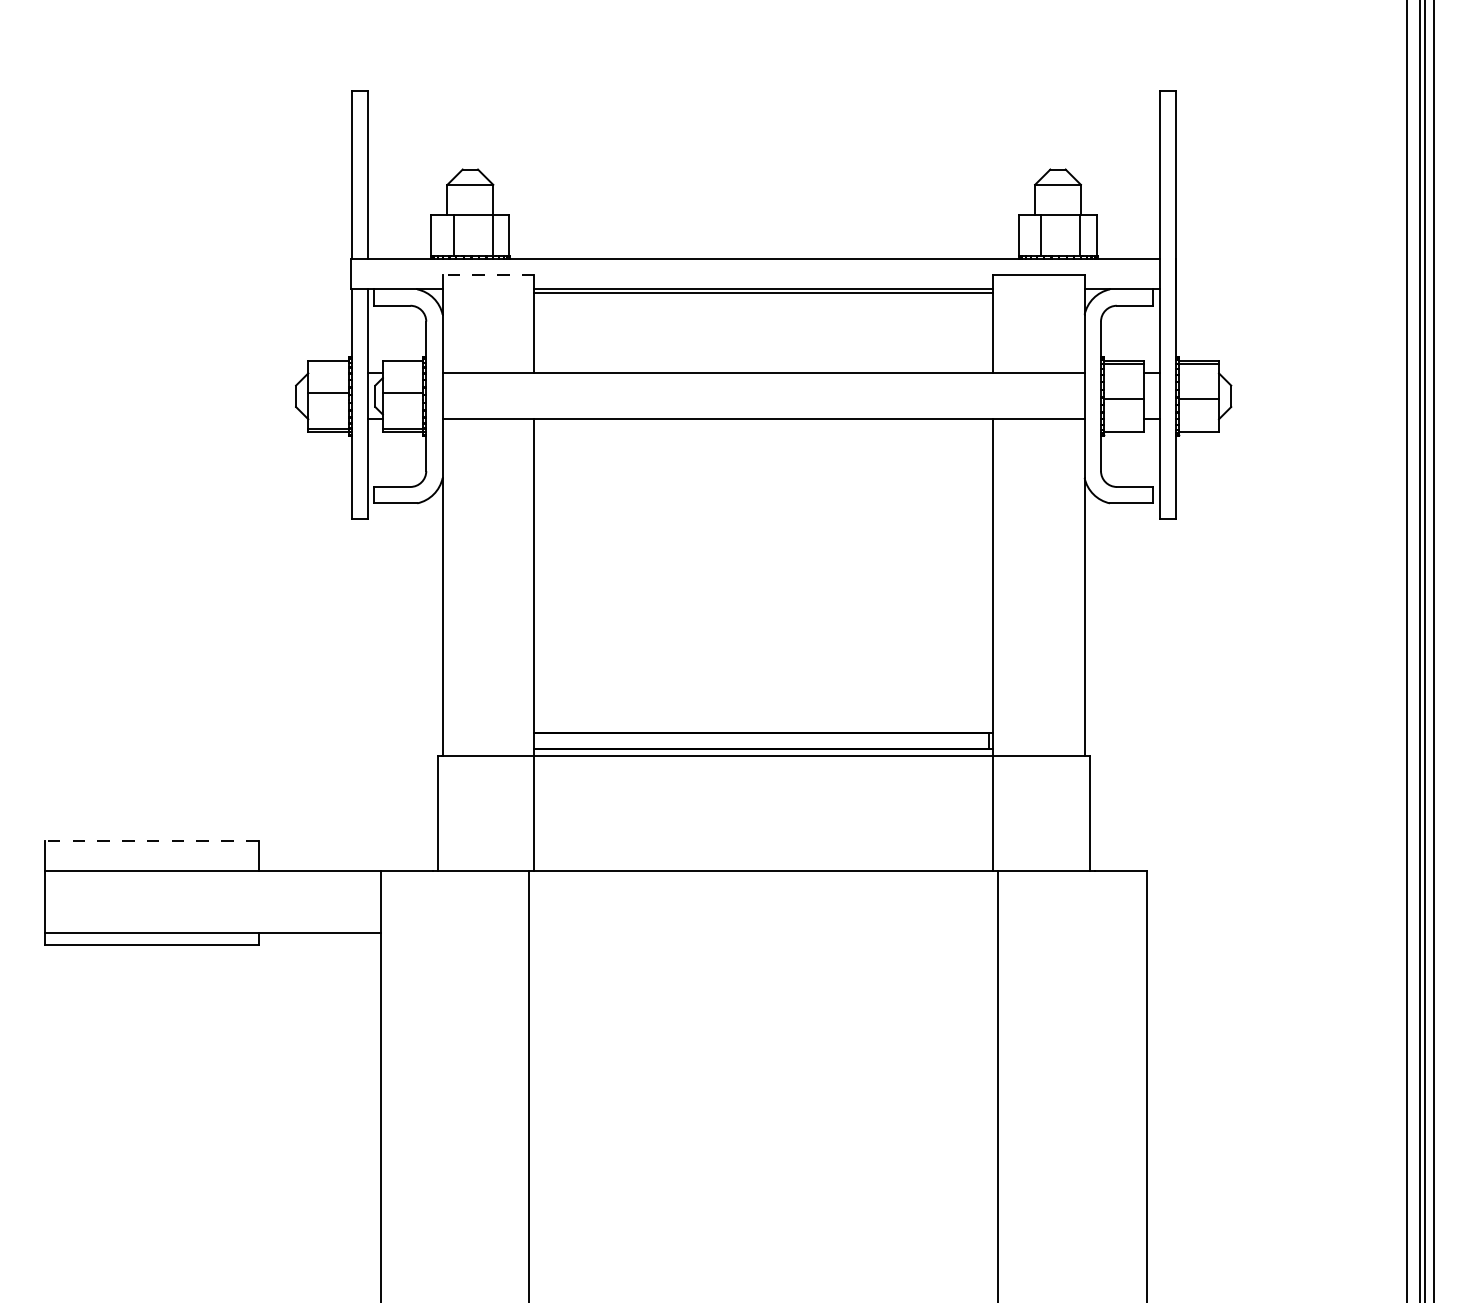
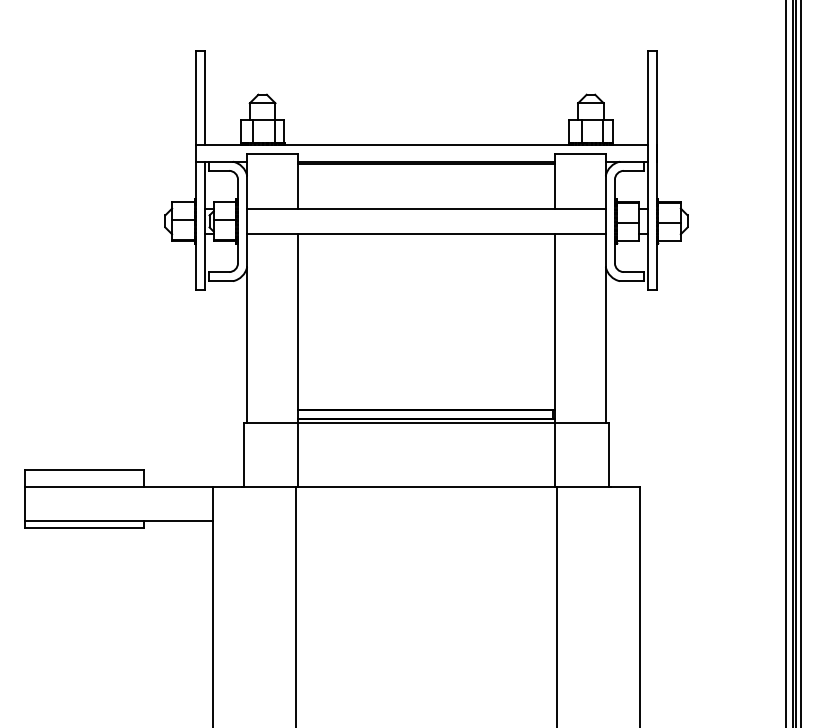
line: (487, 274) -> (272, 153), dashed -> solid
line: (151, 840) -> (84, 469), dashed -> solid

